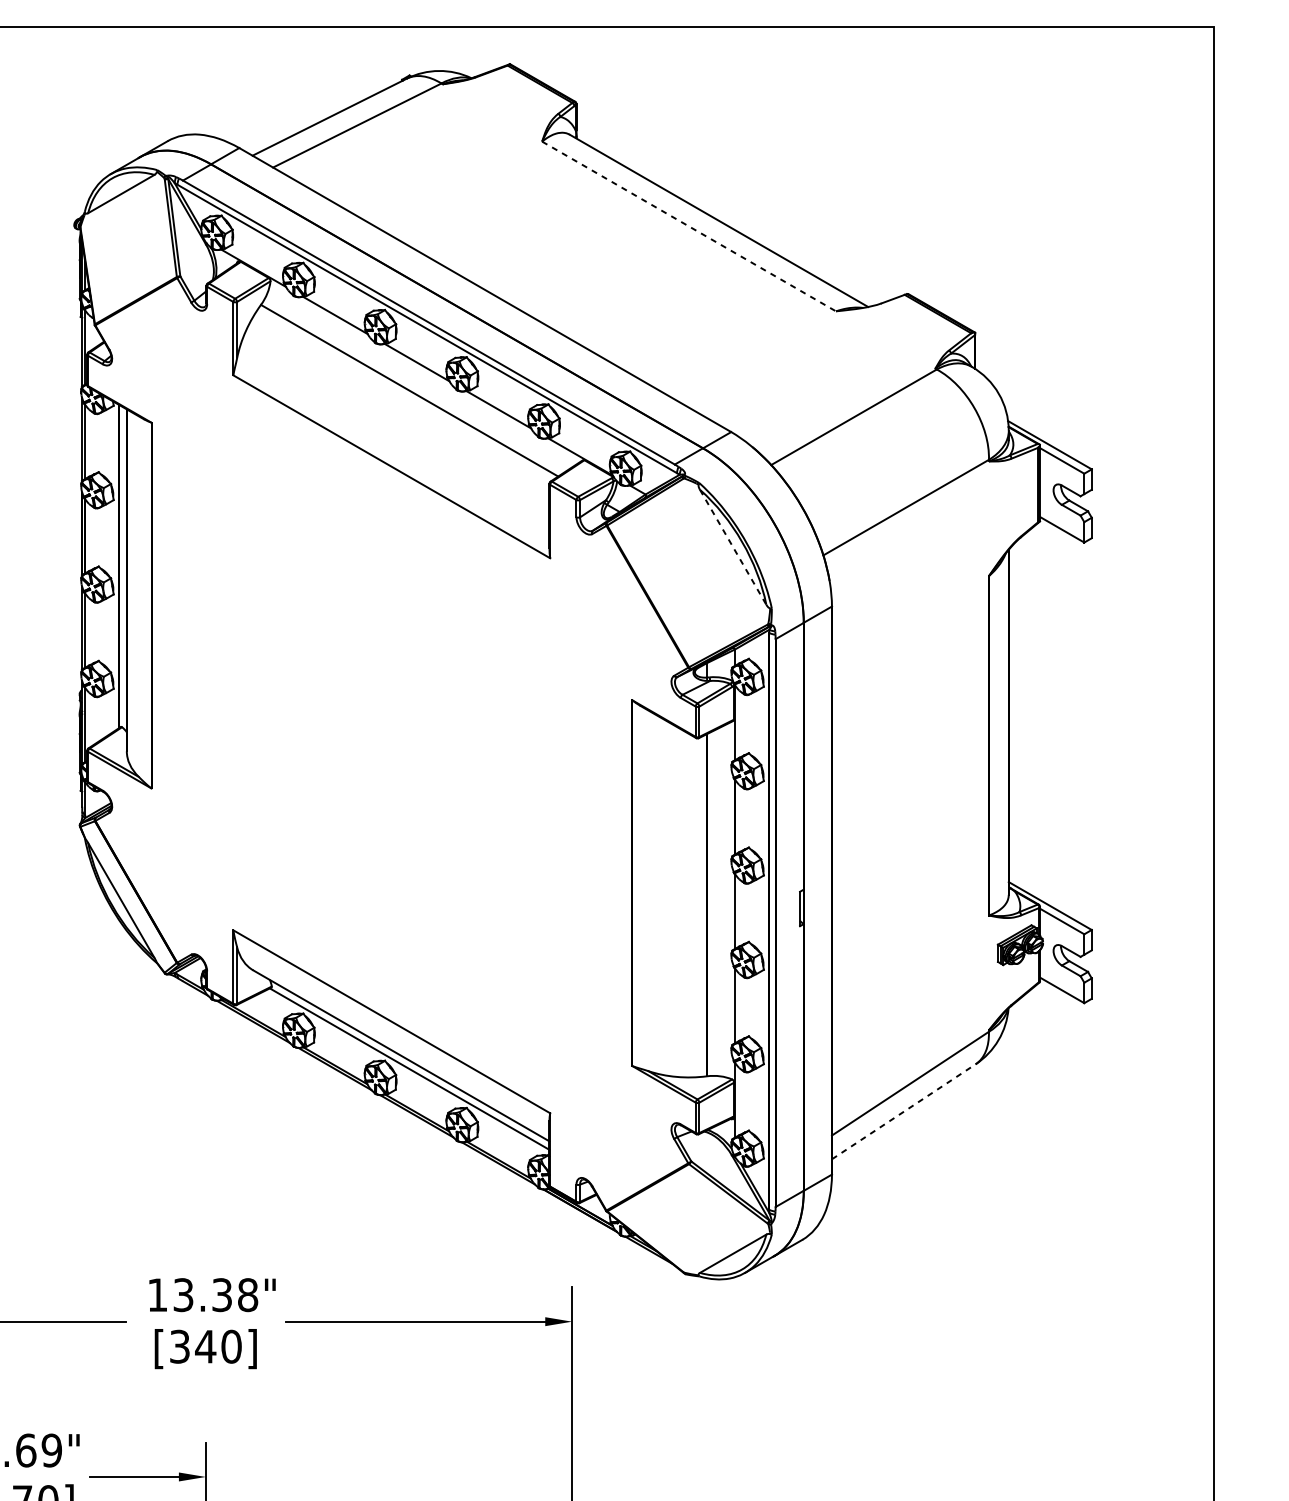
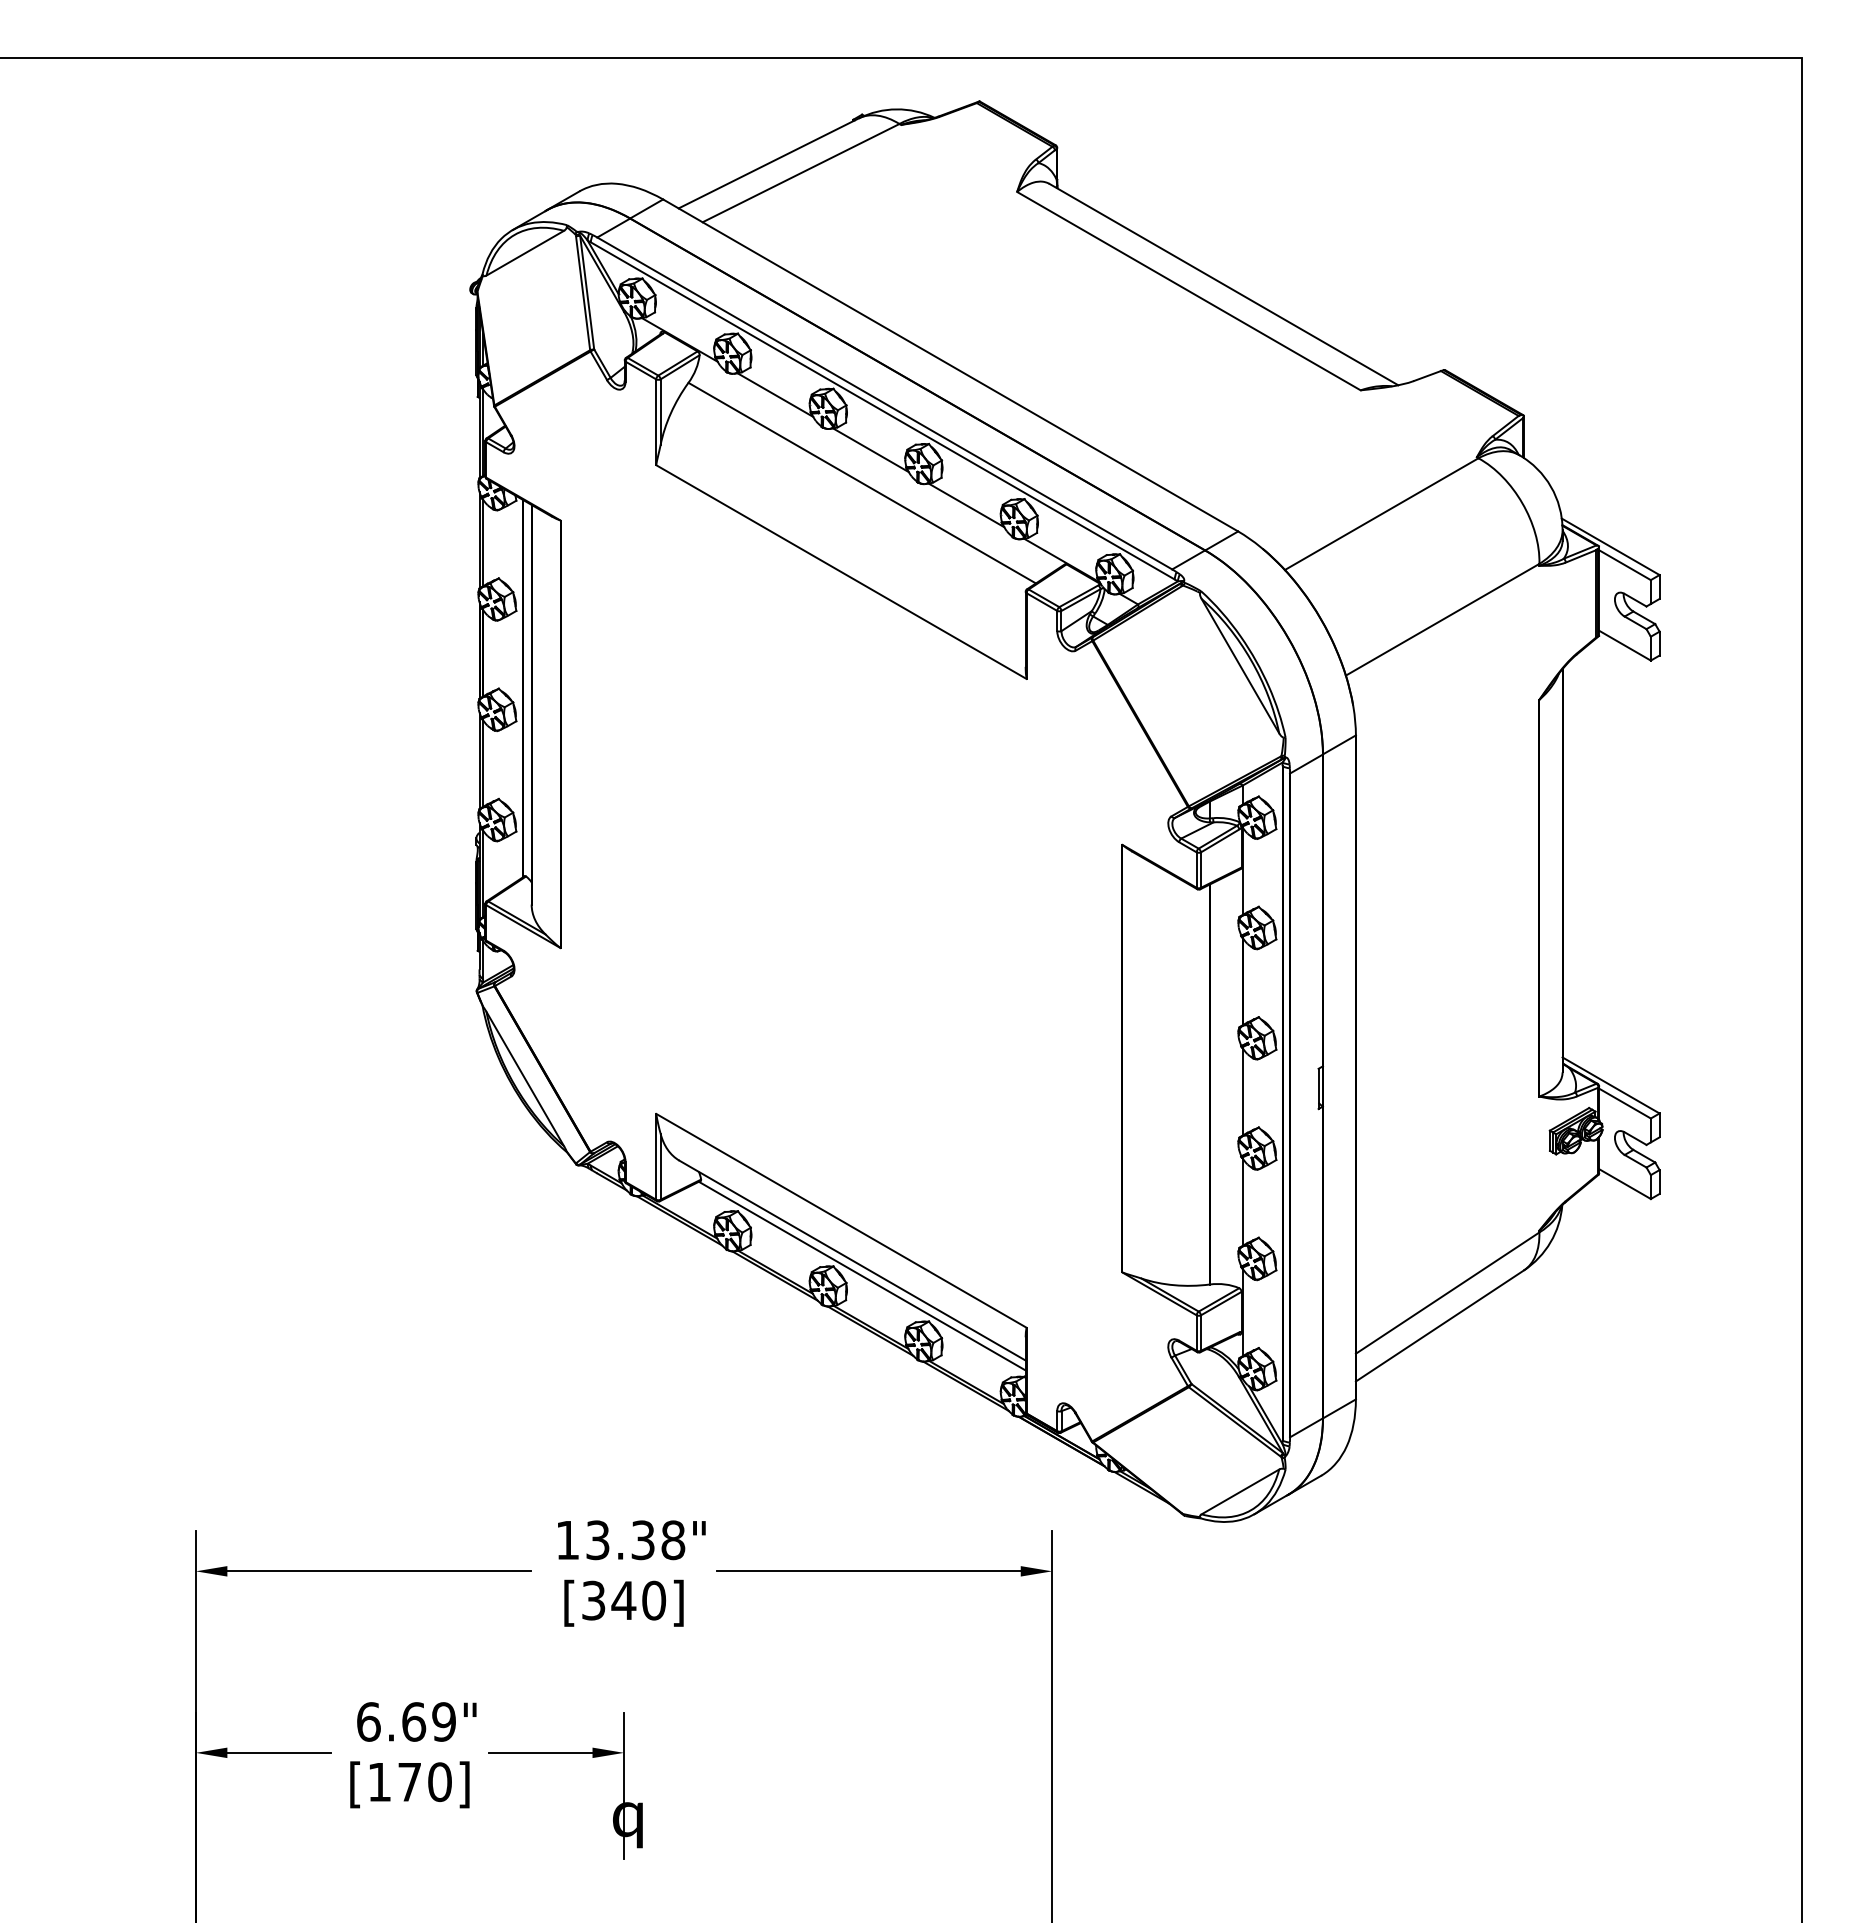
line: (689, 226) -> (1189, 291), dashed -> solid
line: (733, 547) -> (1240, 666), dashed -> solid
line: (903, 1111) -> (1439, 1325), dashed -> solid

